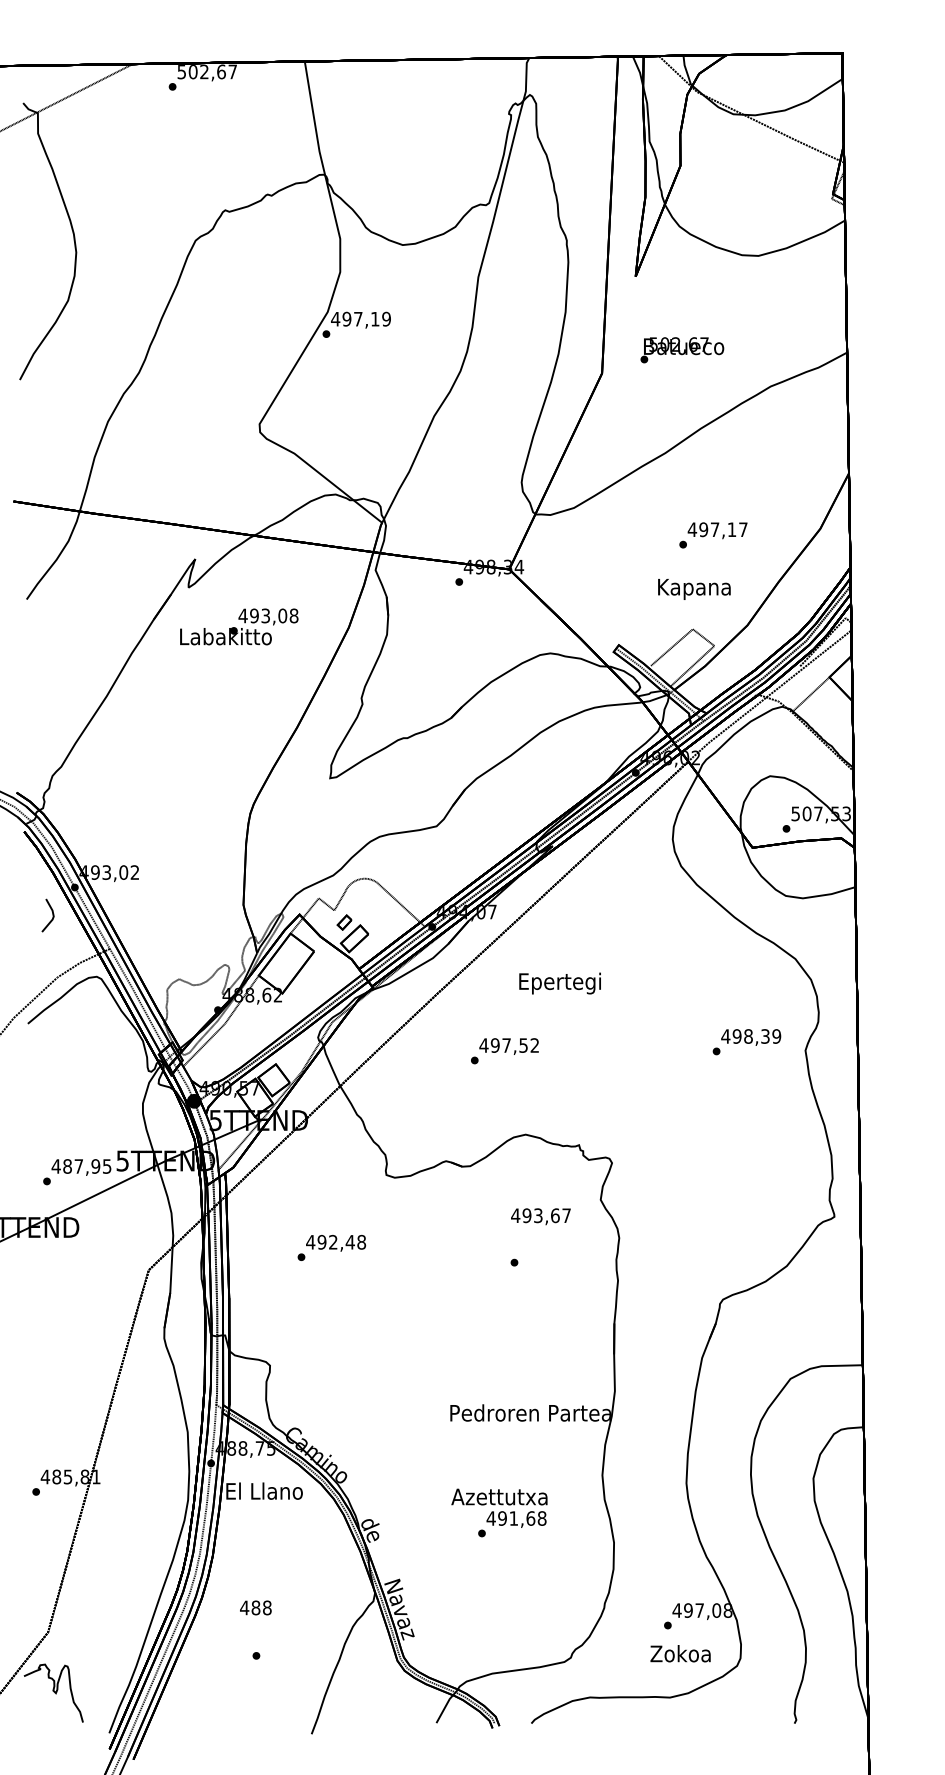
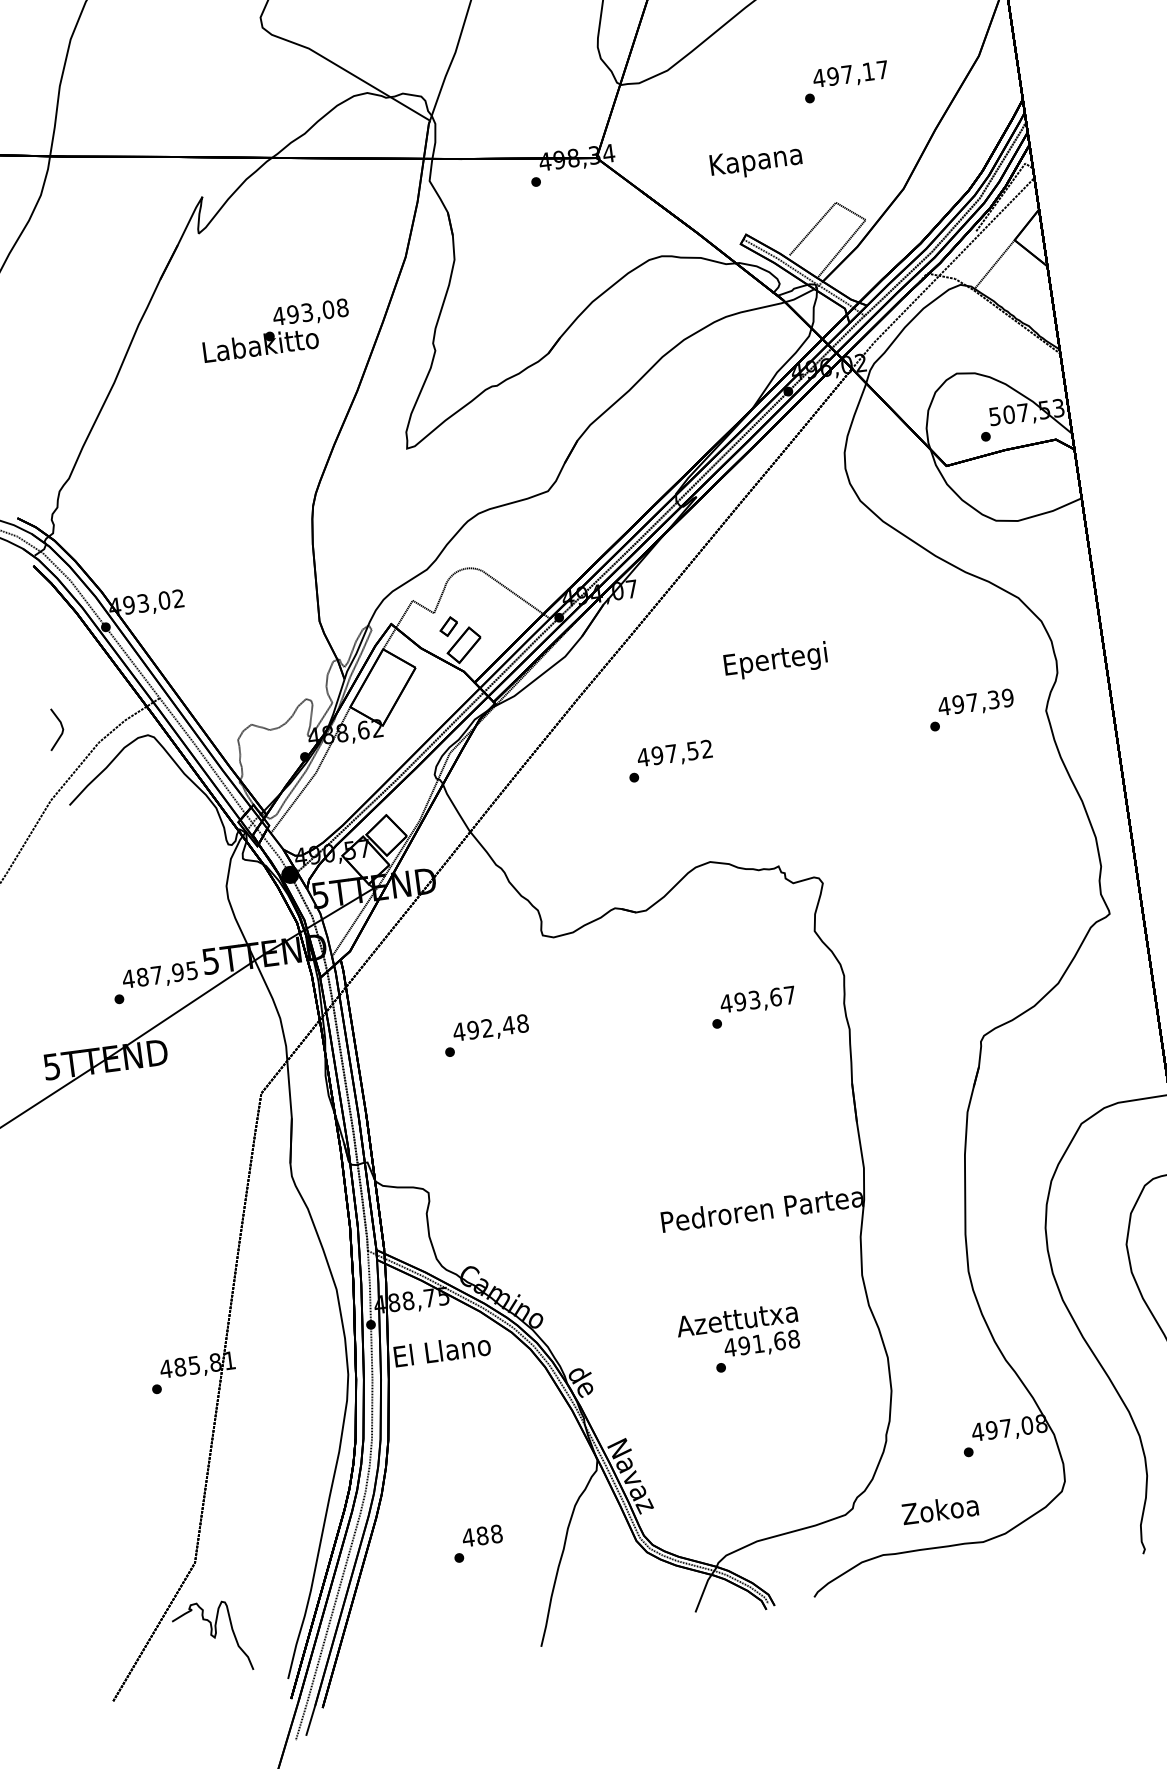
text: (694, 589) -> (756, 162), moved
text: (239, 626) -> (276, 330), moved
line: (52, 915) -> (61, 728), moved
text: (559, 983) -> (775, 661), moved
text: (748, 1036) -> (972, 702), 498,39 -> 497,39
text: (540, 1216) -> (757, 1000), moved
text: (255, 1607) -> (481, 1535), moved
text: (680, 1653) -> (940, 1509), moved

